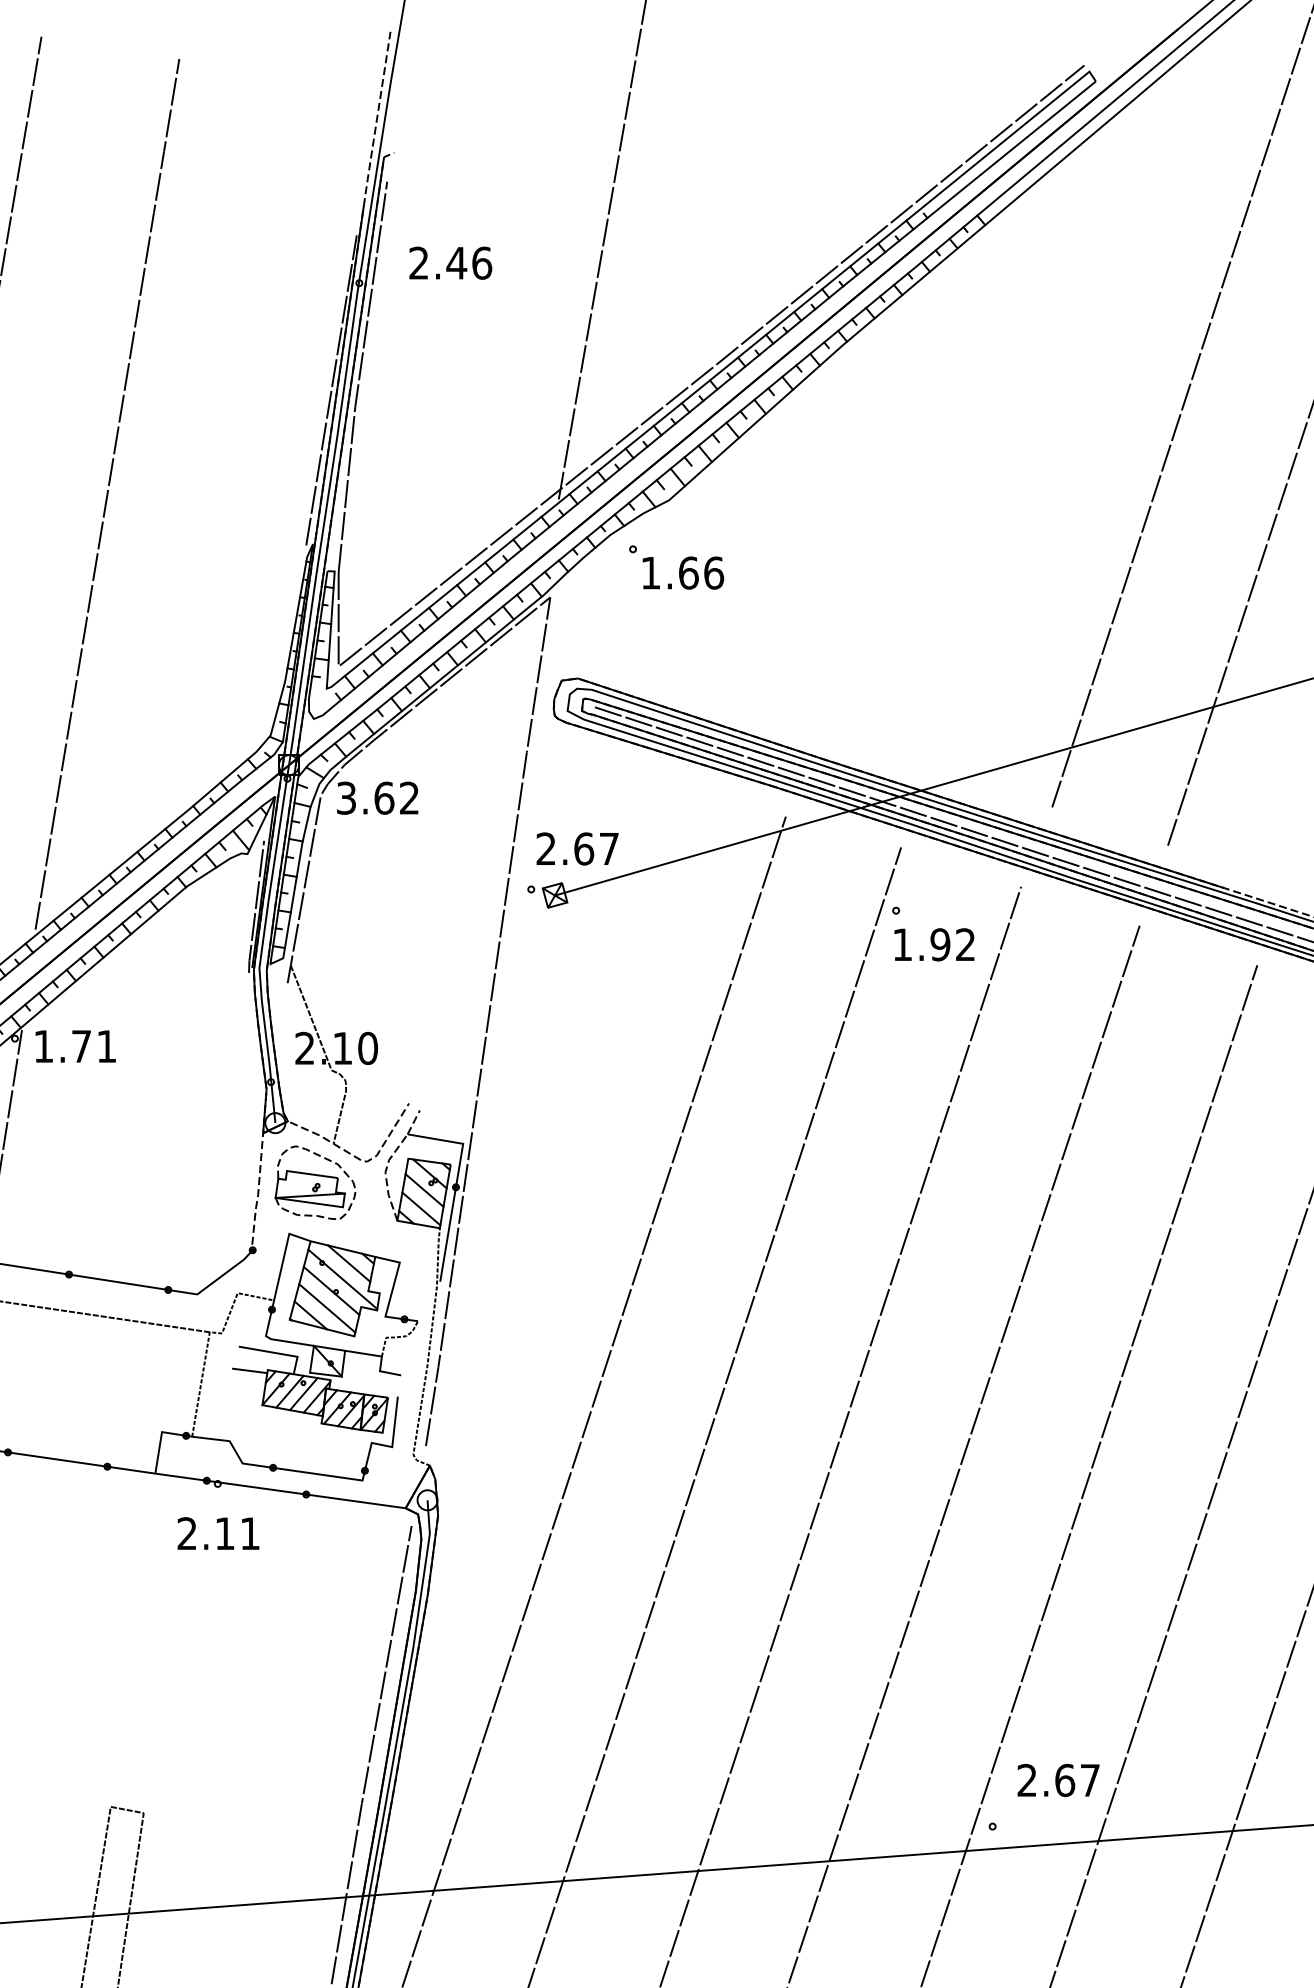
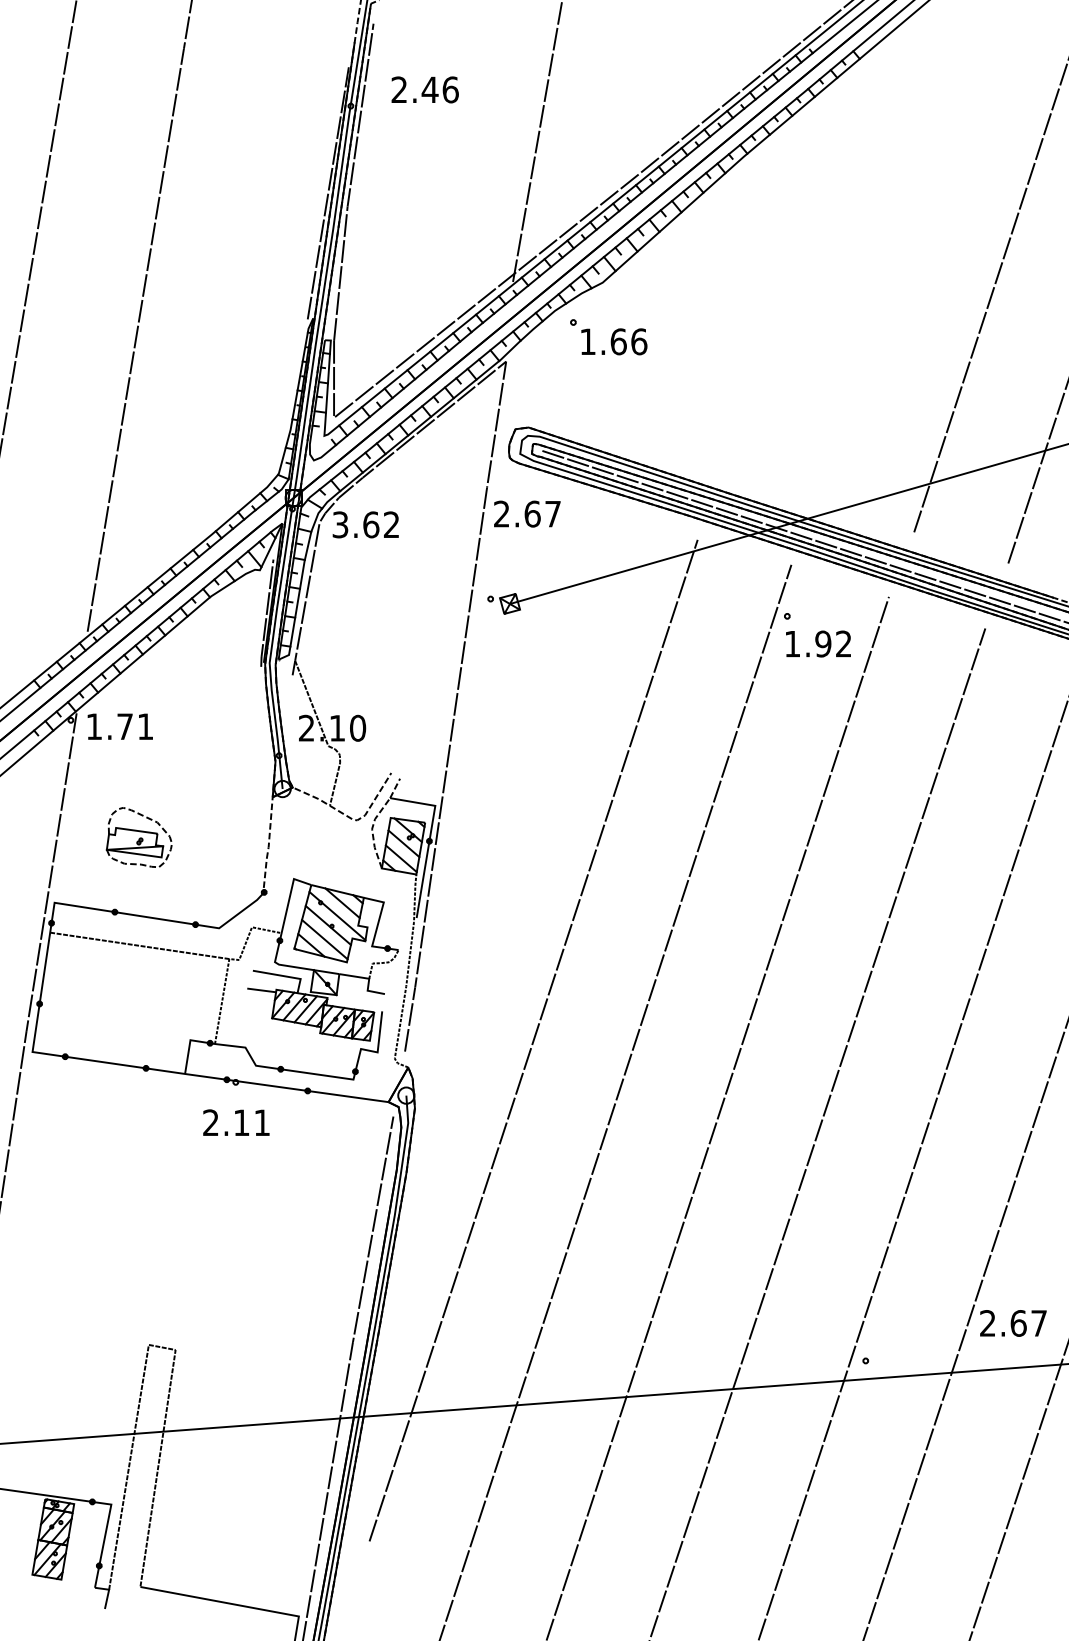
text: (577, 848) -> (527, 513), moved
part: (314, 1182) -> (138, 837), moved
text: (1058, 1780) -> (1013, 1323), moved

